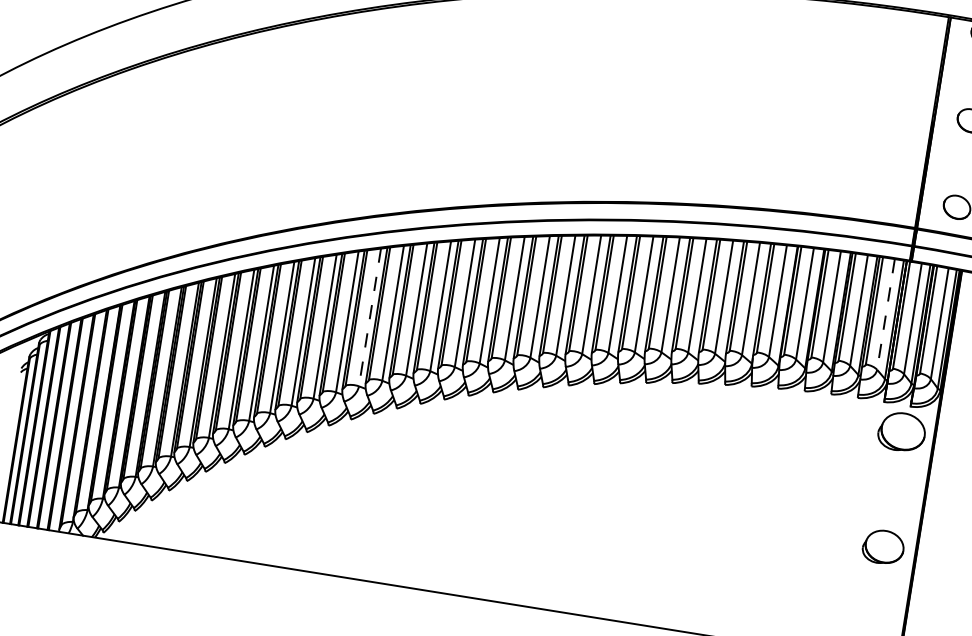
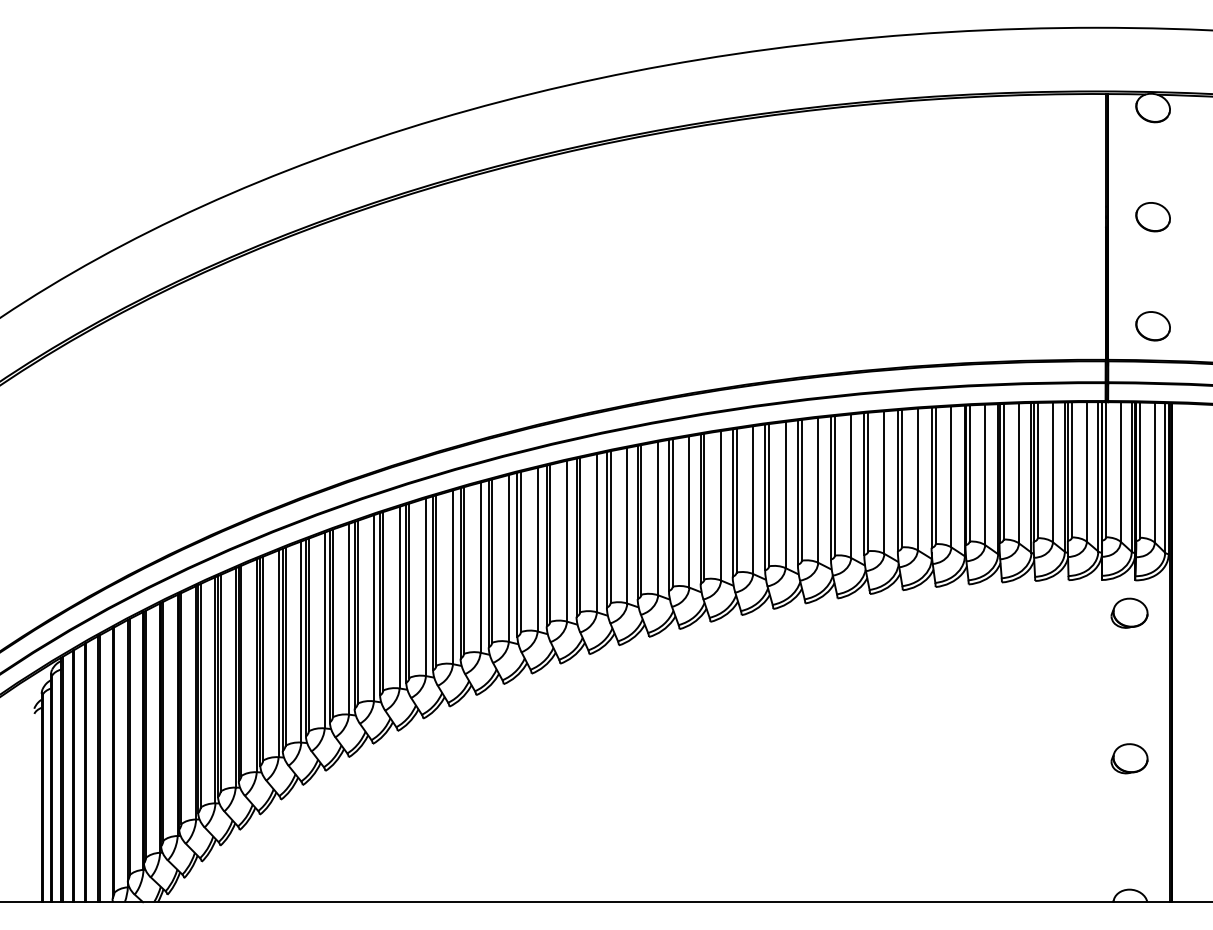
line: (885, 314) -> (1086, 471), dashed -> solid
line: (369, 317) -> (452, 577), dashed -> solid
part: (901, 431) -> (1129, 612), size x0.62
part: (883, 547) -> (1129, 758), size x0.71

